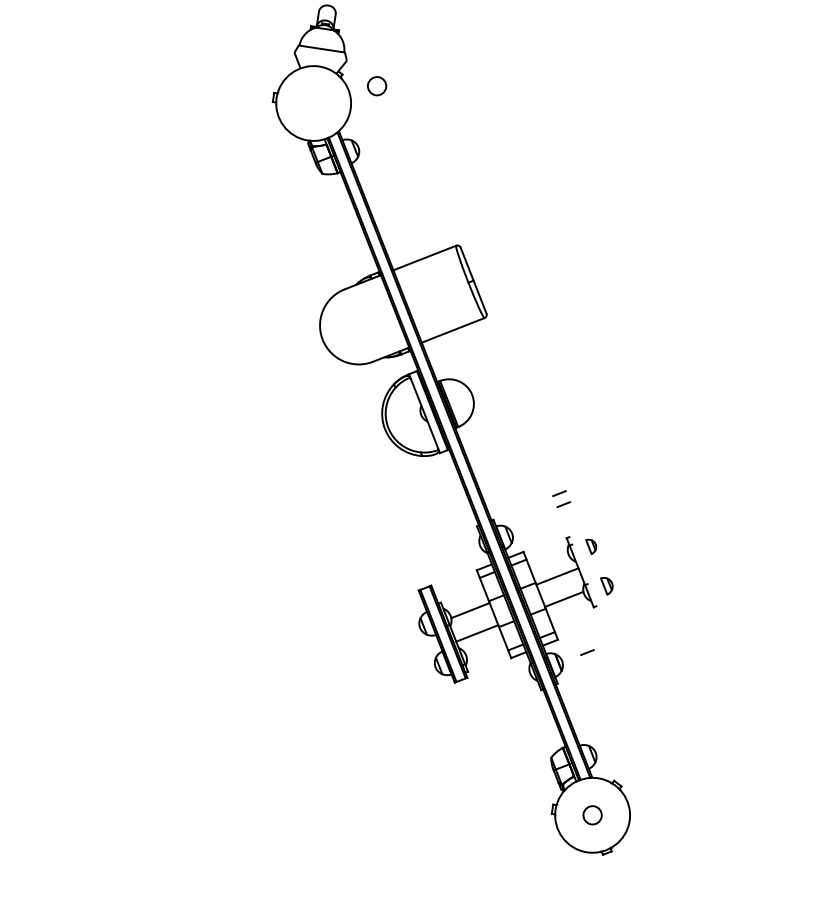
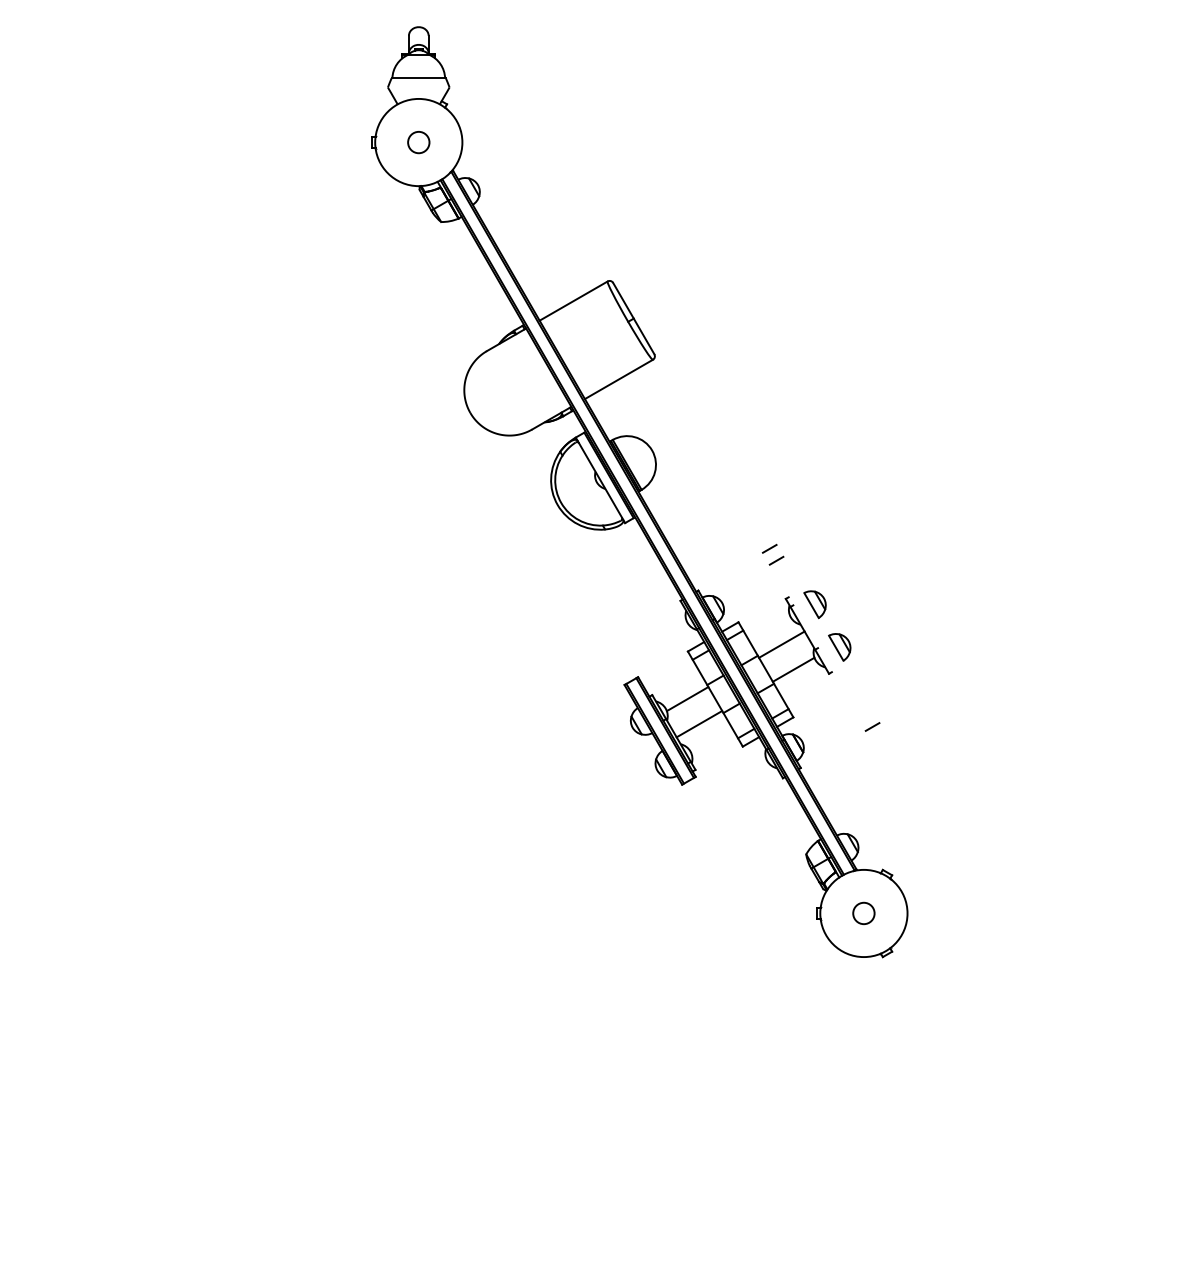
circle: (376, 86) -> (418, 142), moved
part: (590, 546) -> (814, 604), size x1.67
part: (606, 586) -> (839, 647), size x1.43
line: (587, 652) -> (872, 726), moved

